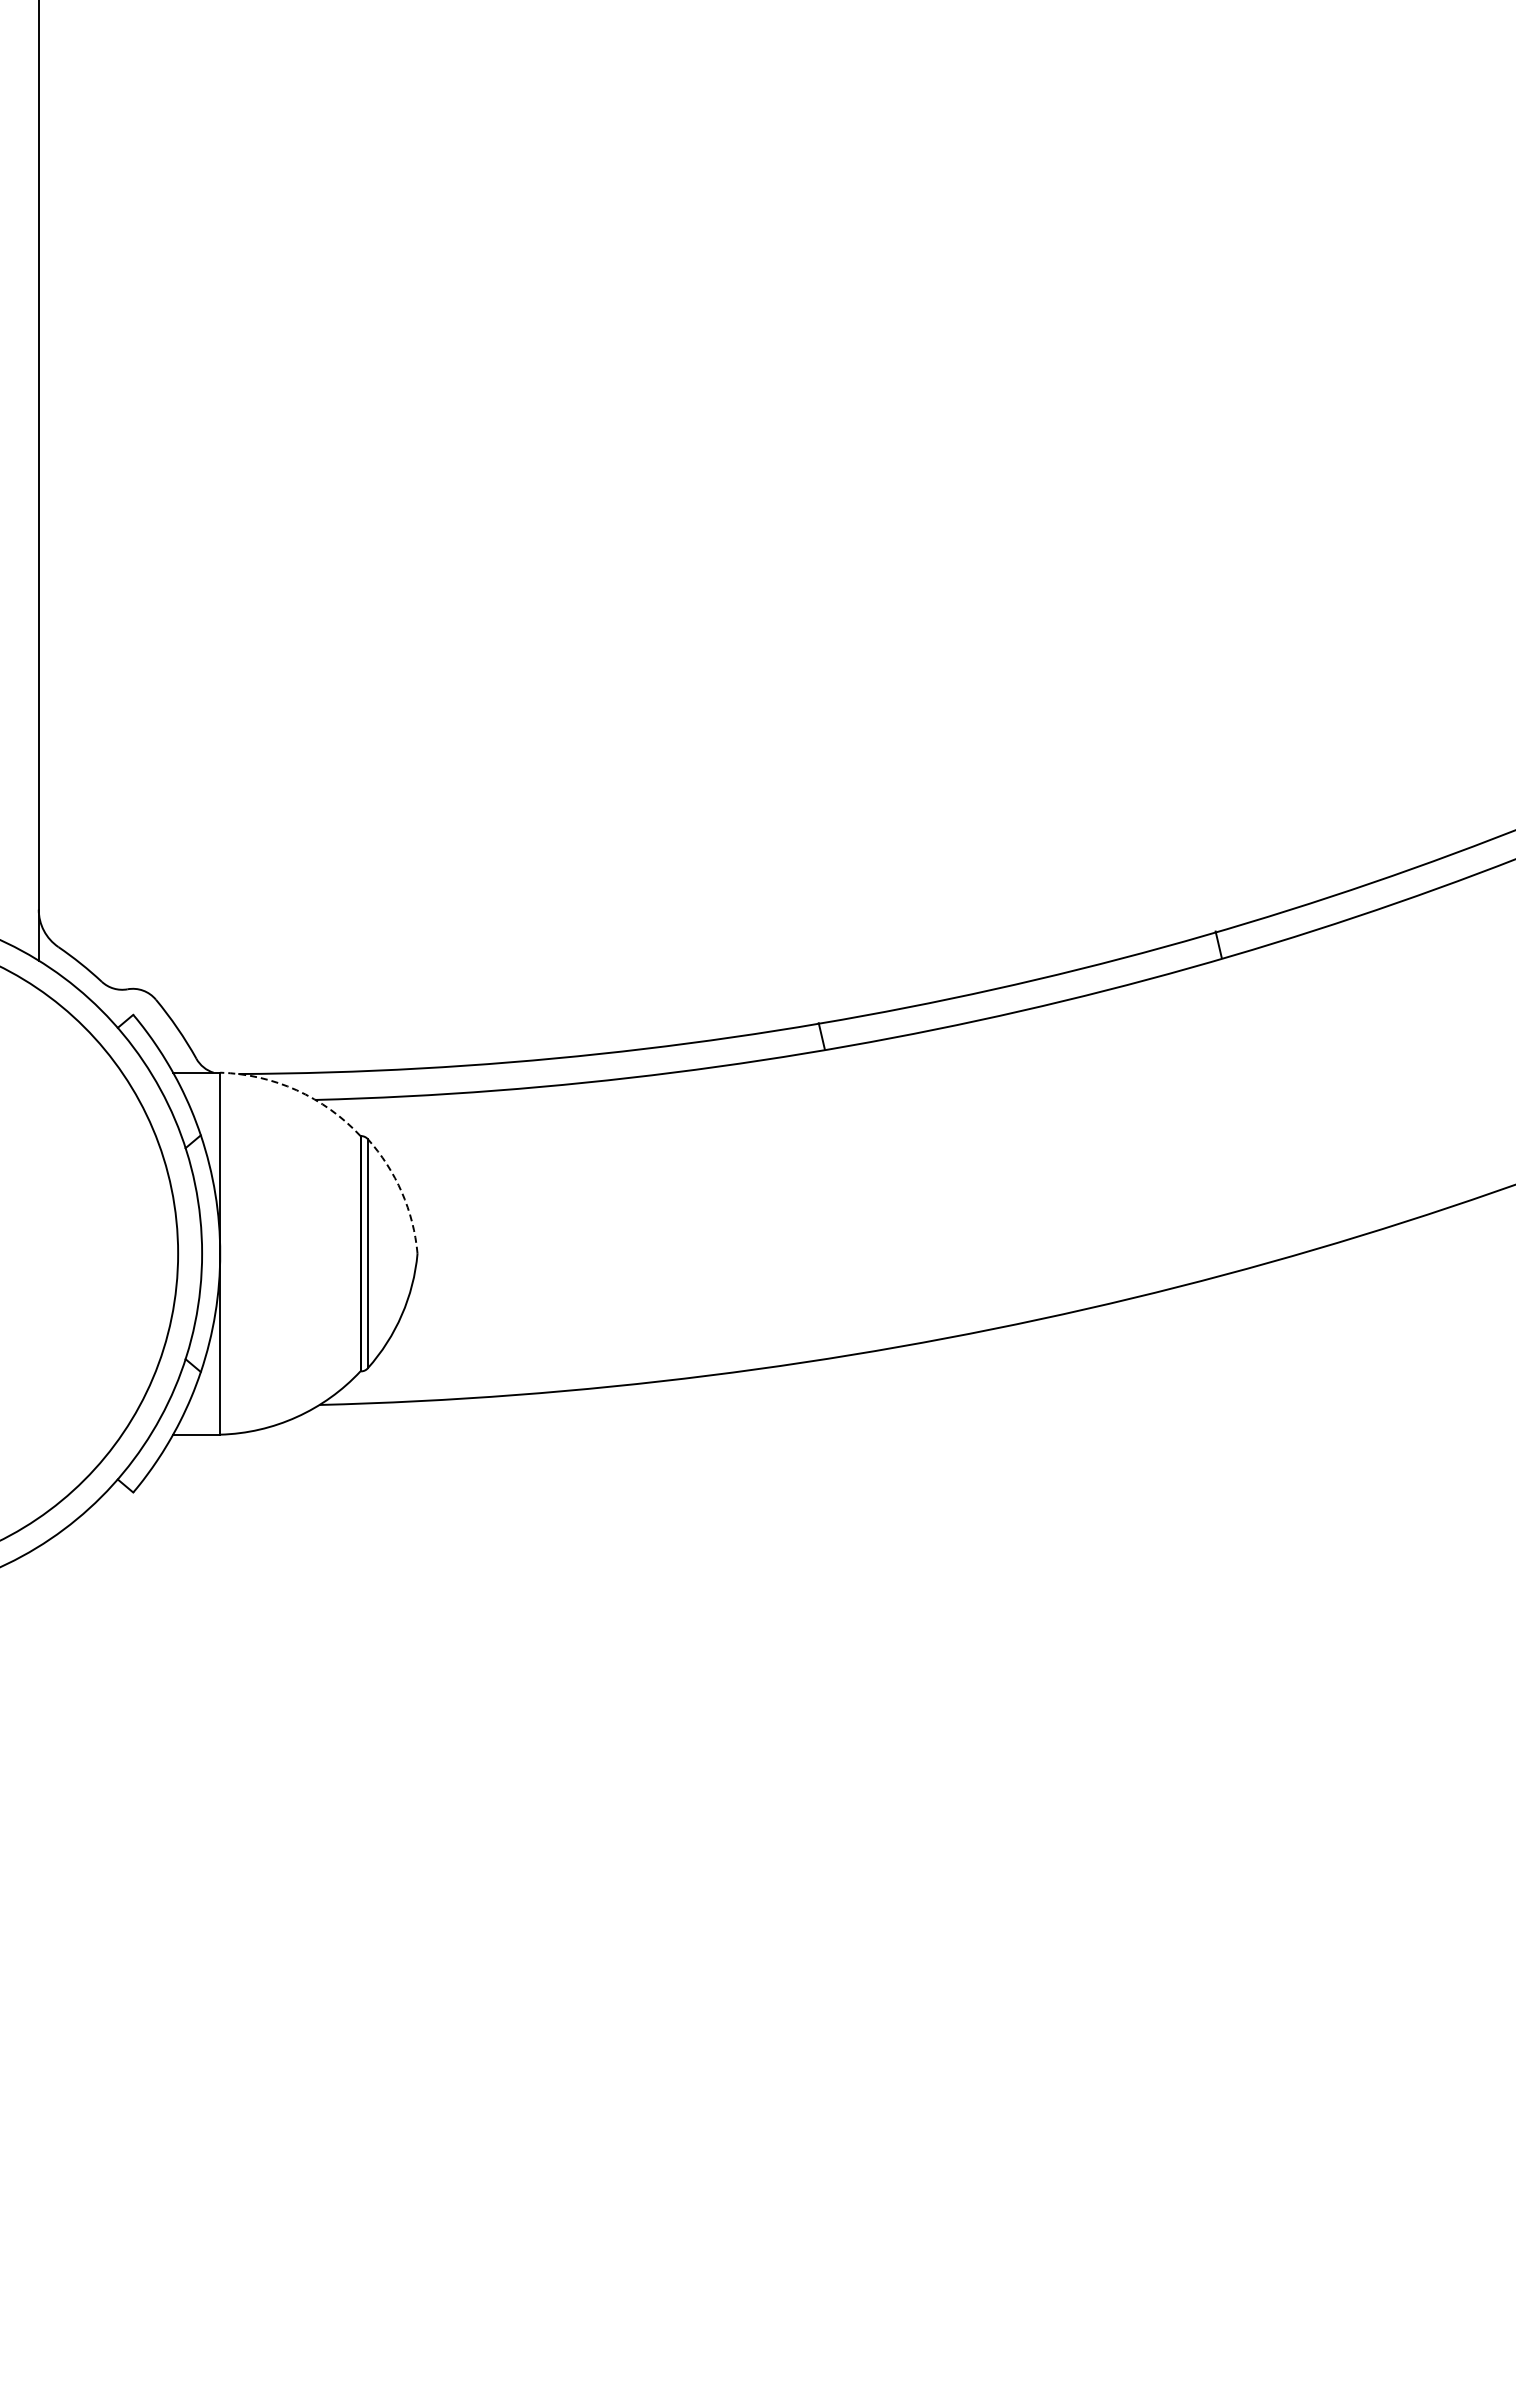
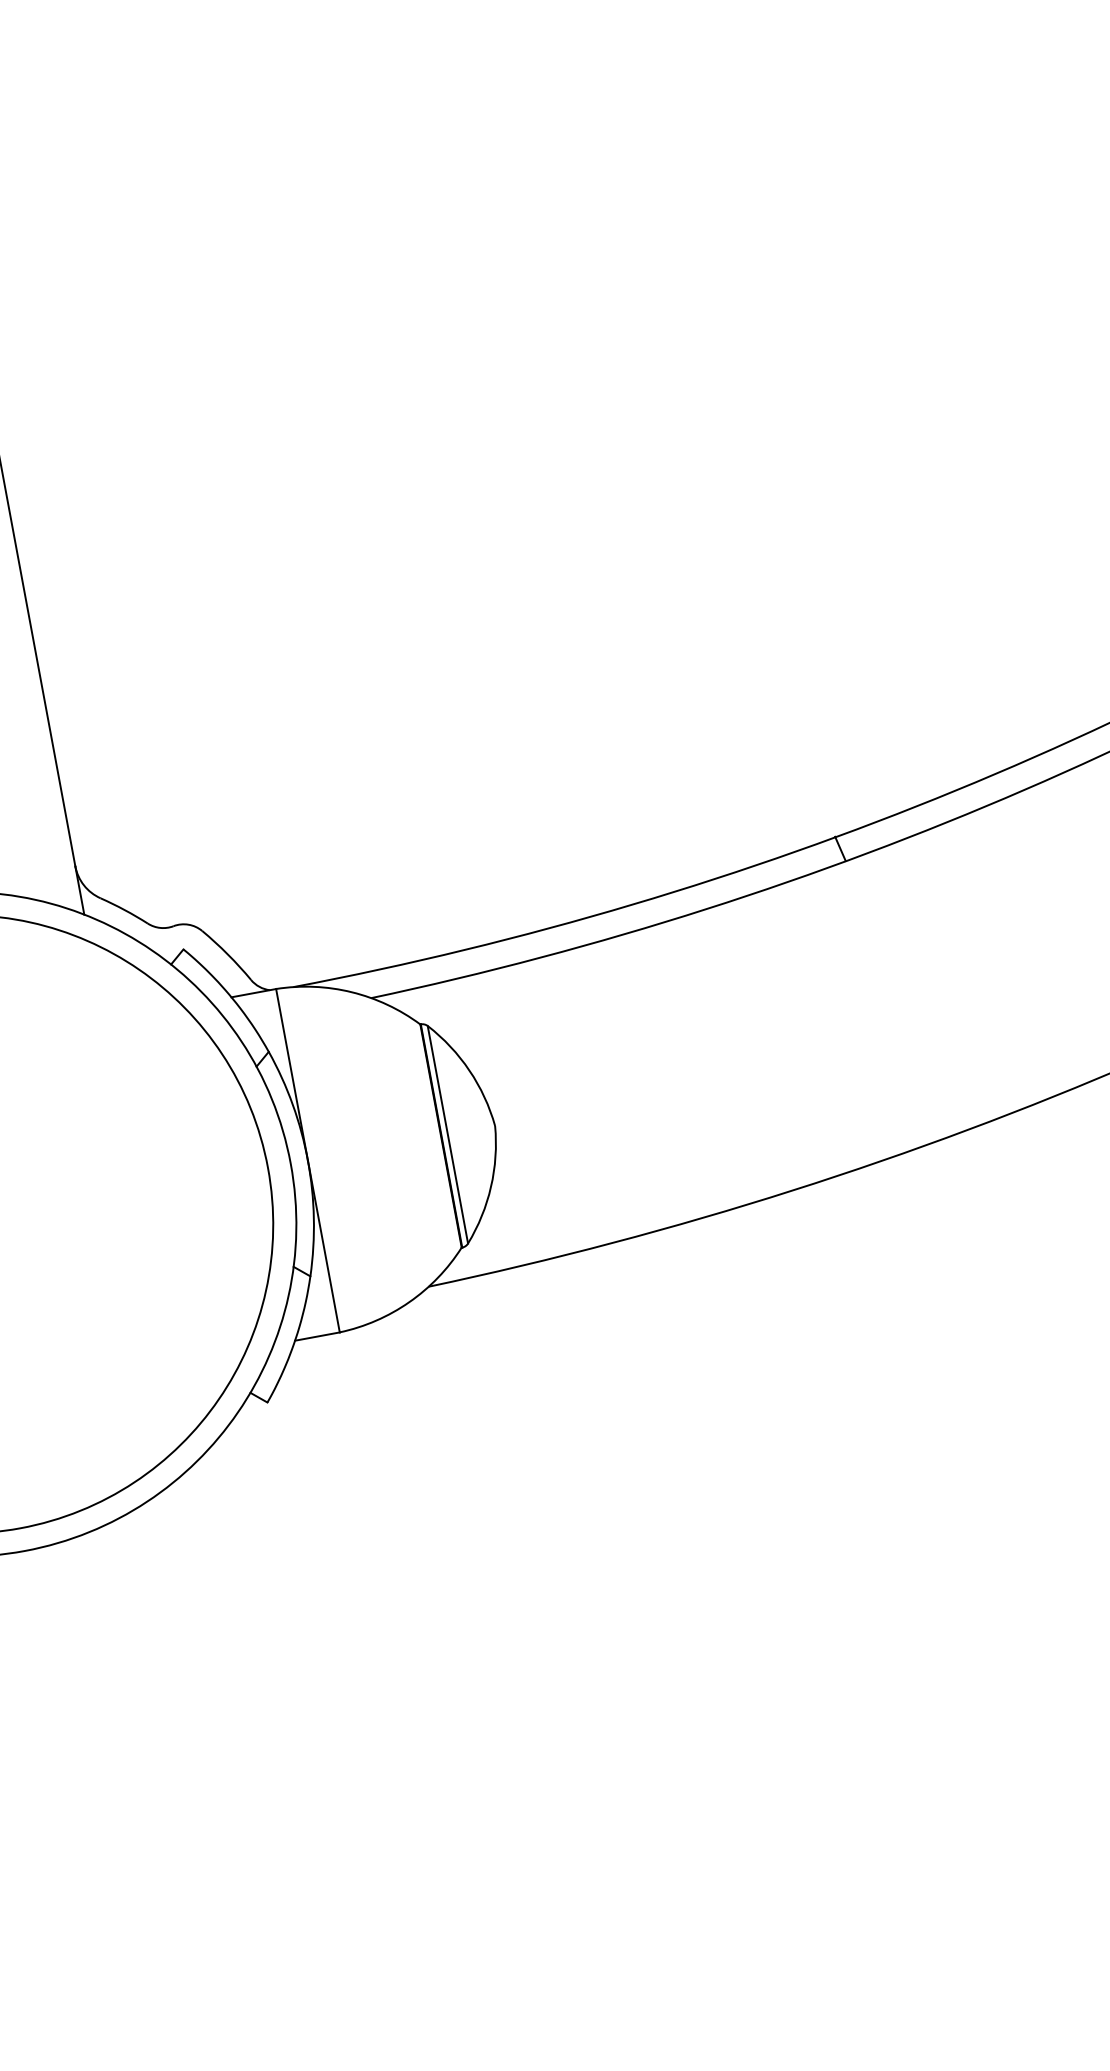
arc: (296, 1090) -> (351, 992), dashed -> solid
arc: (401, 1192) -> (469, 1070), dashed -> solid

